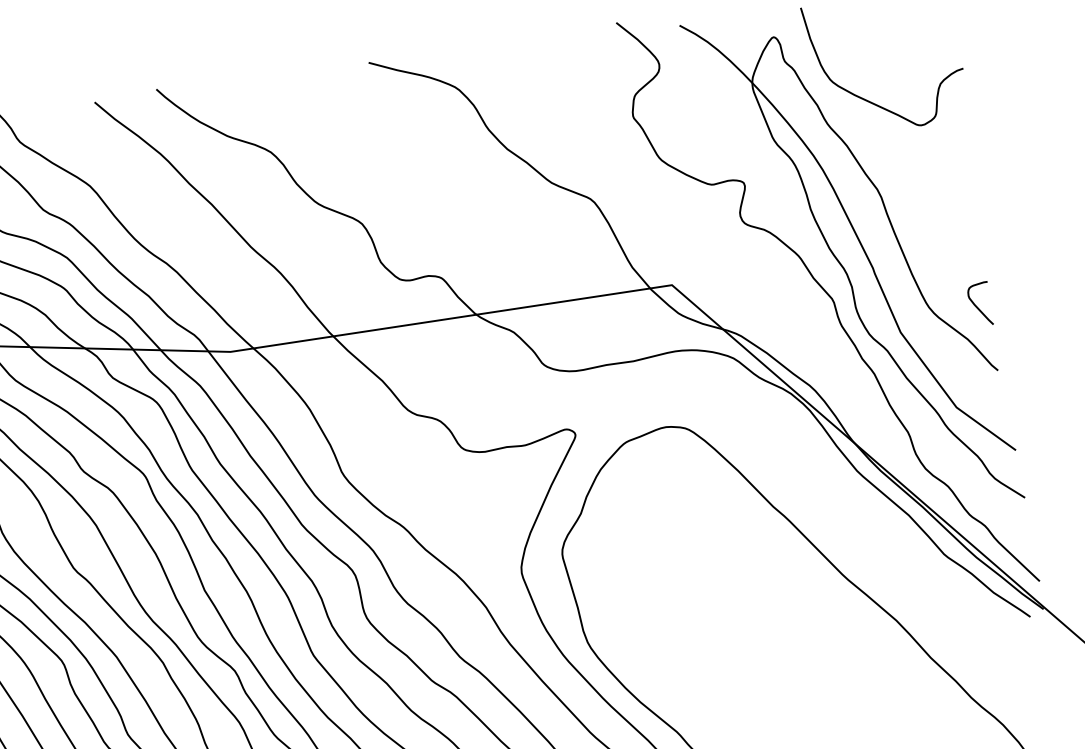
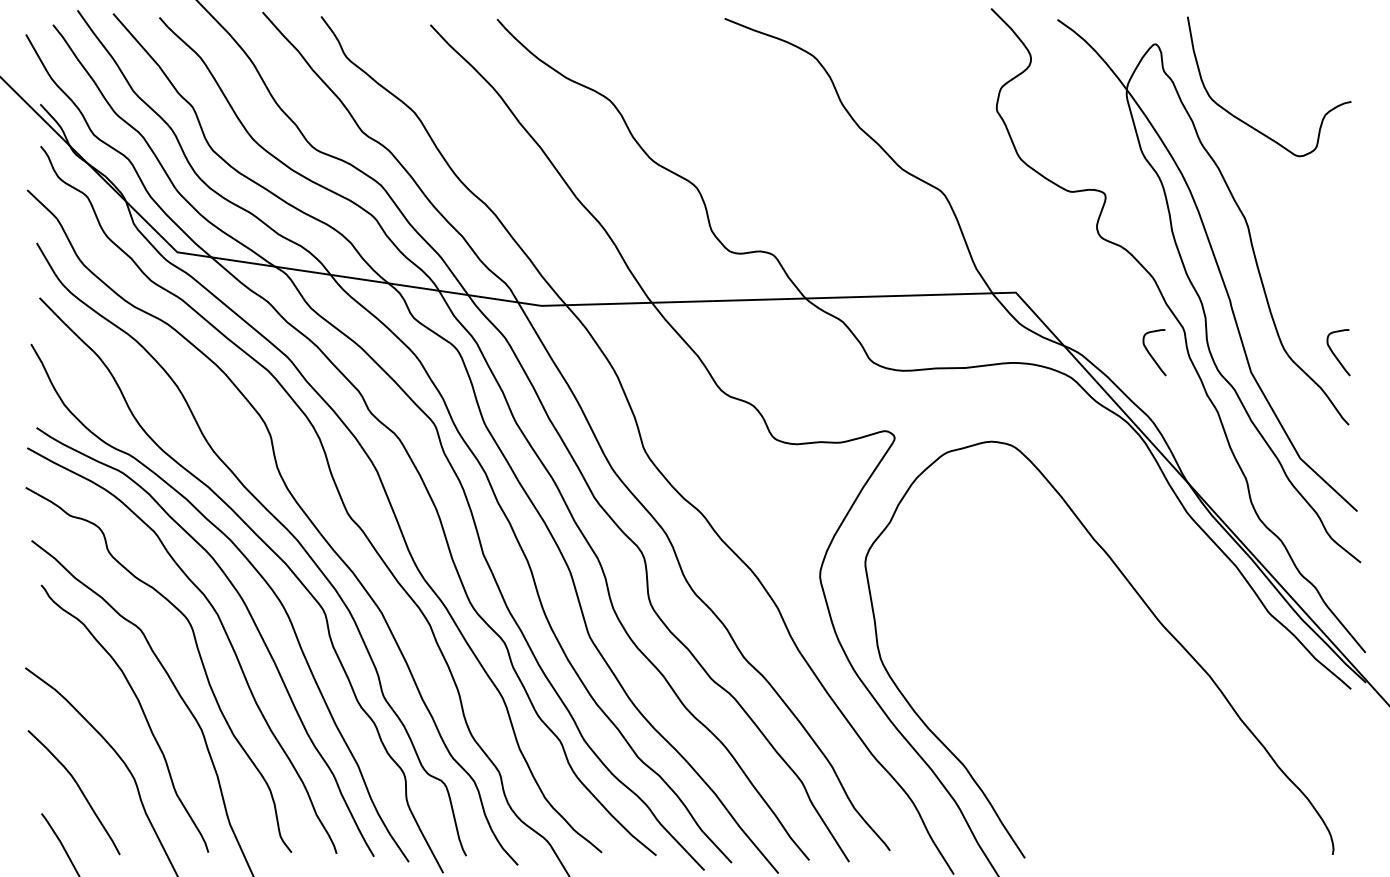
curve: (805, 327) -> (1151, 354), added

